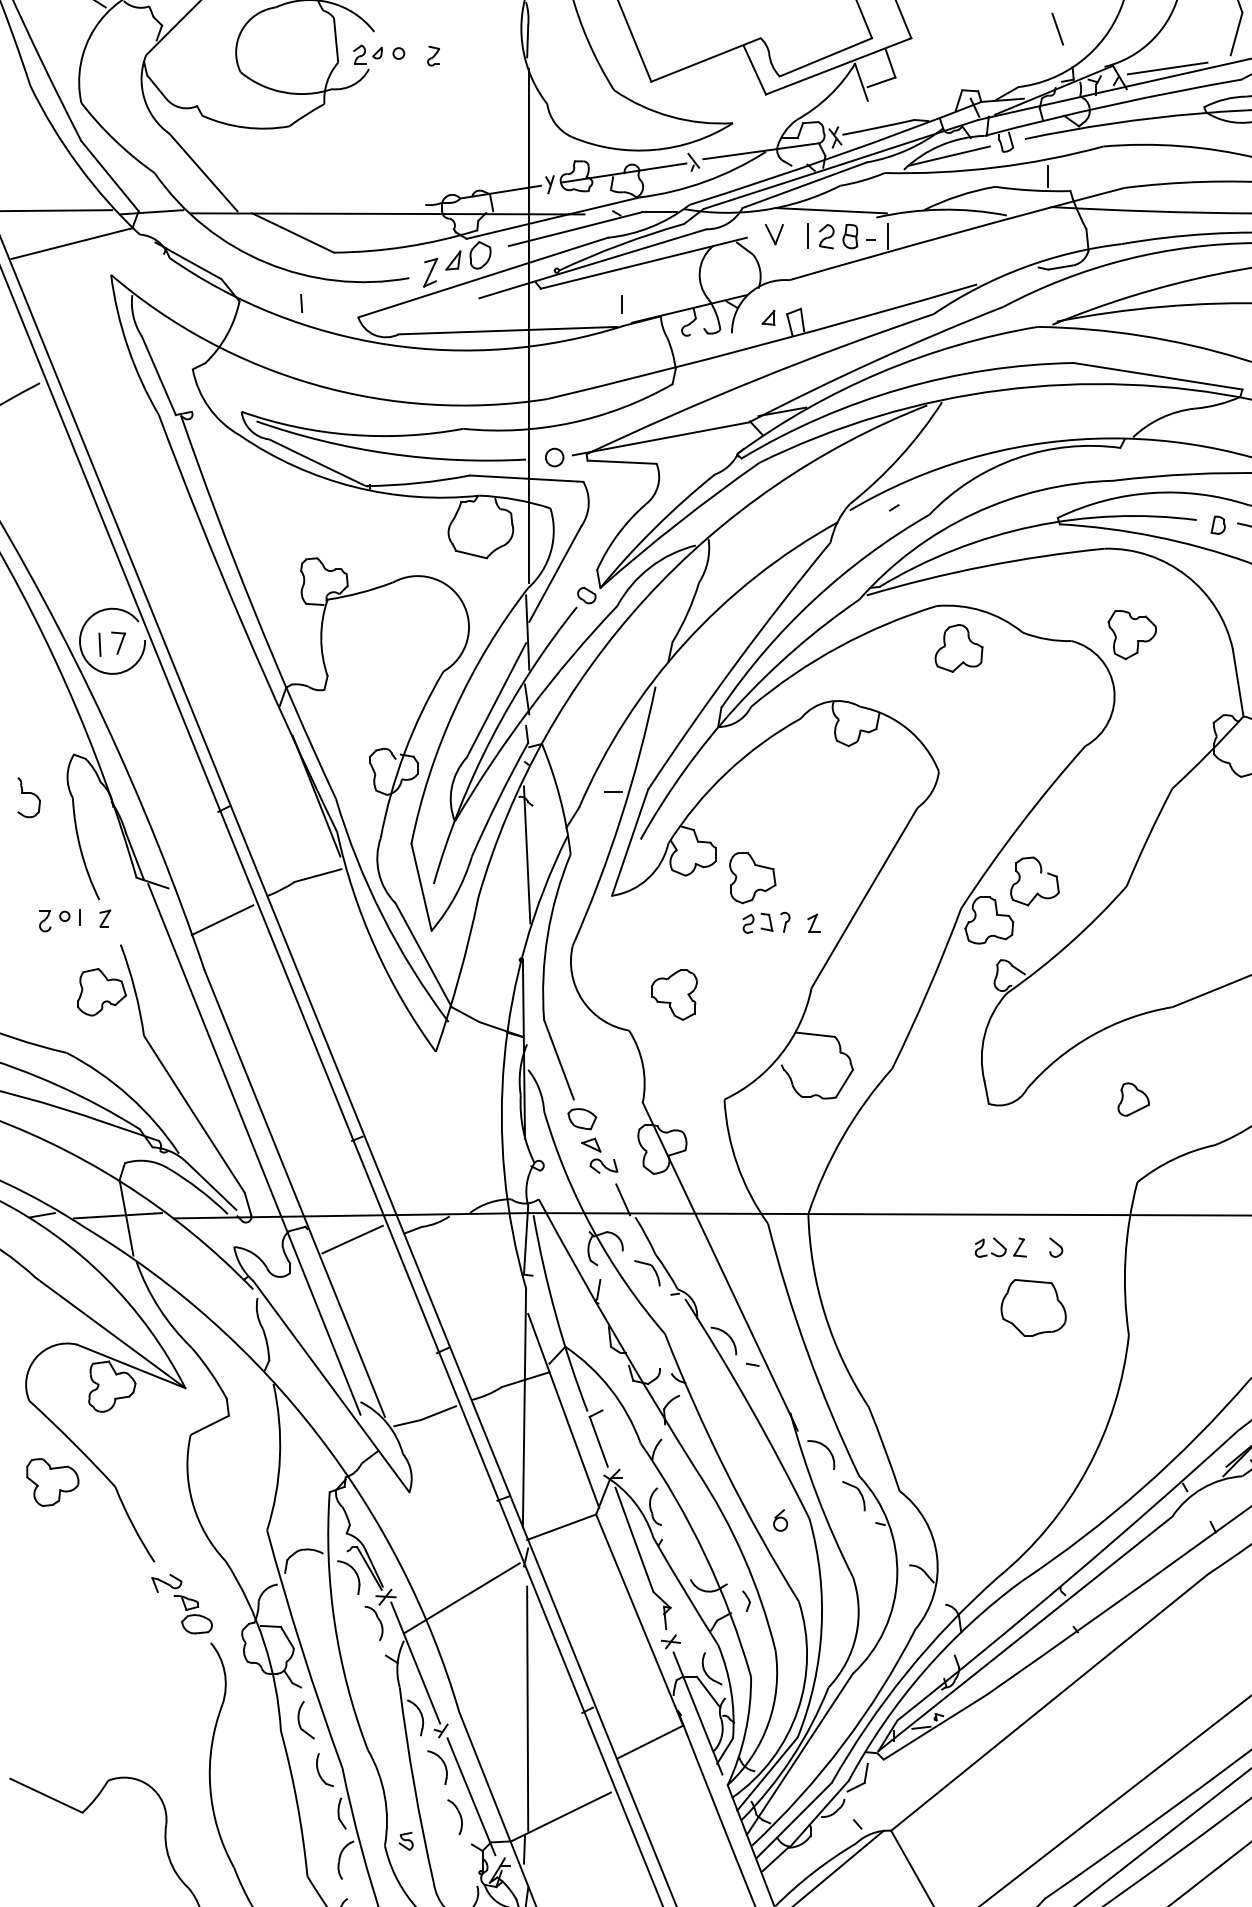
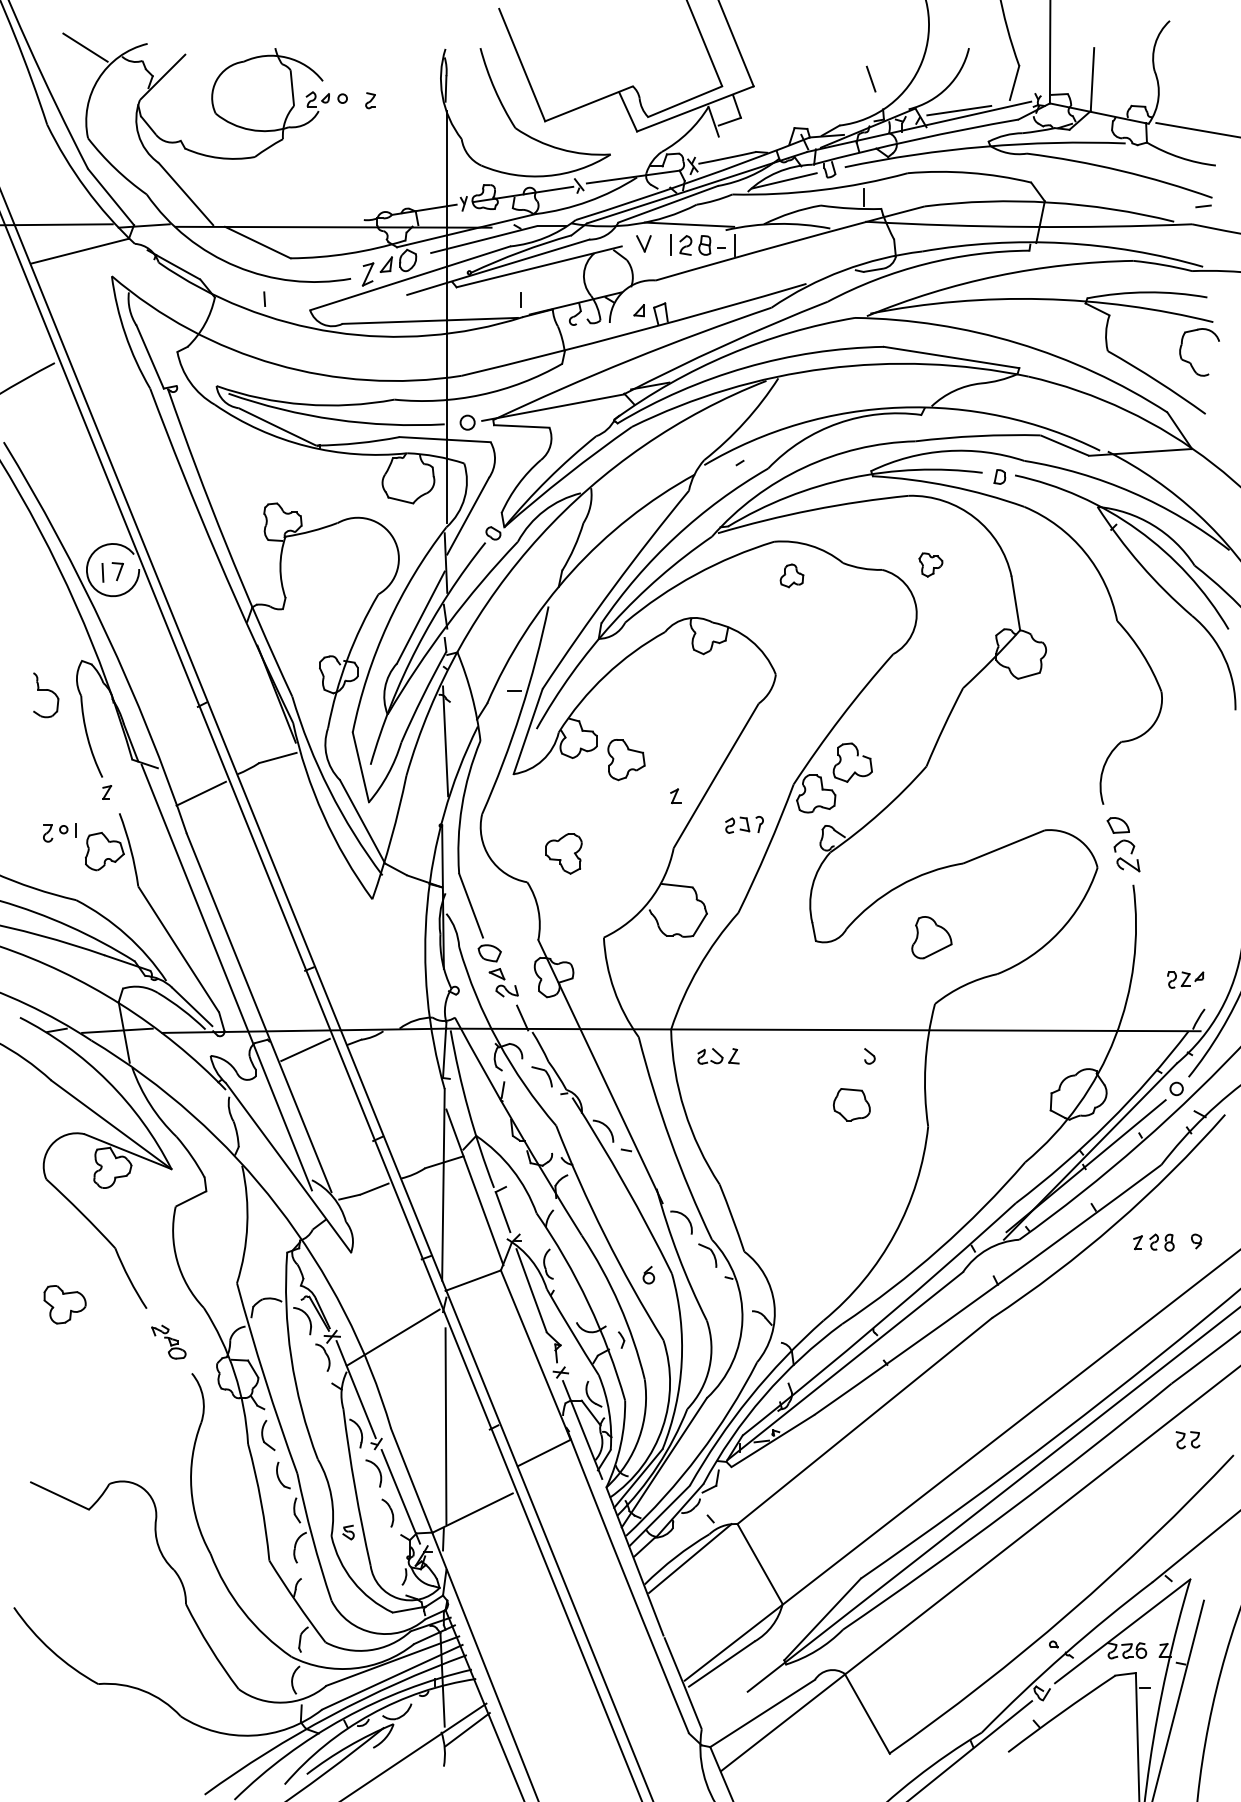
part: (1131, 634) -> (930, 564), size x0.6
part: (958, 648) -> (791, 575), size x0.6
part: (28, 797) -> (45, 695), size x1.4
part: (59, 919) -> (59, 832), moved
part: (766, 922) -> (744, 824), moved
part: (1134, 1099) -> (932, 937), size x1.6
part: (1000, 1247) -> (718, 1056), moved
part: (1033, 1307) -> (851, 1104), size x0.7
part: (52, 1482) -> (64, 1304), moved
part: (181, 1603) -> (168, 1341), size x0.7

